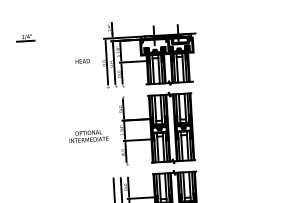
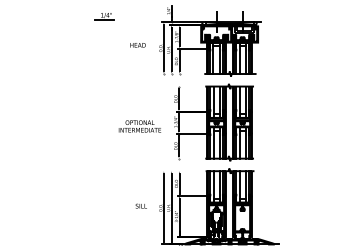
part: (25, 38) -> (104, 16), moved

